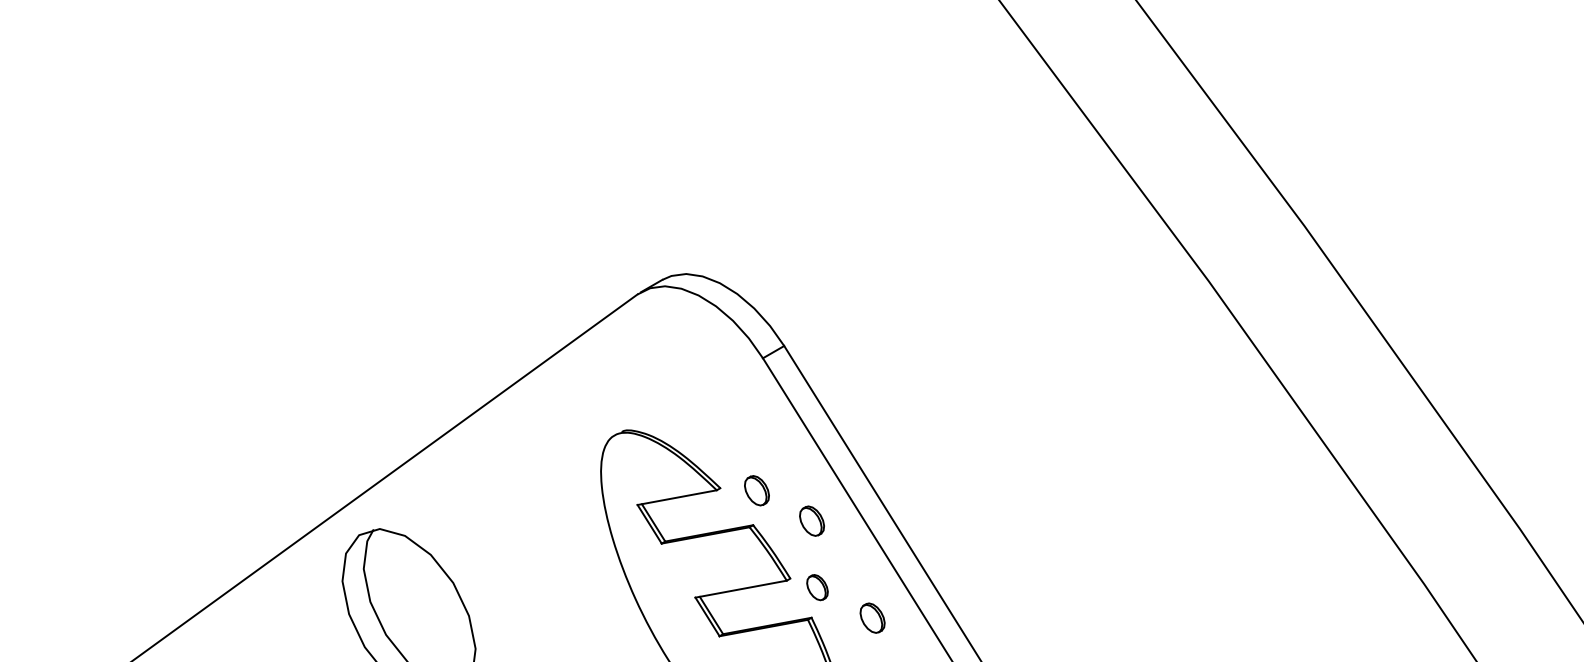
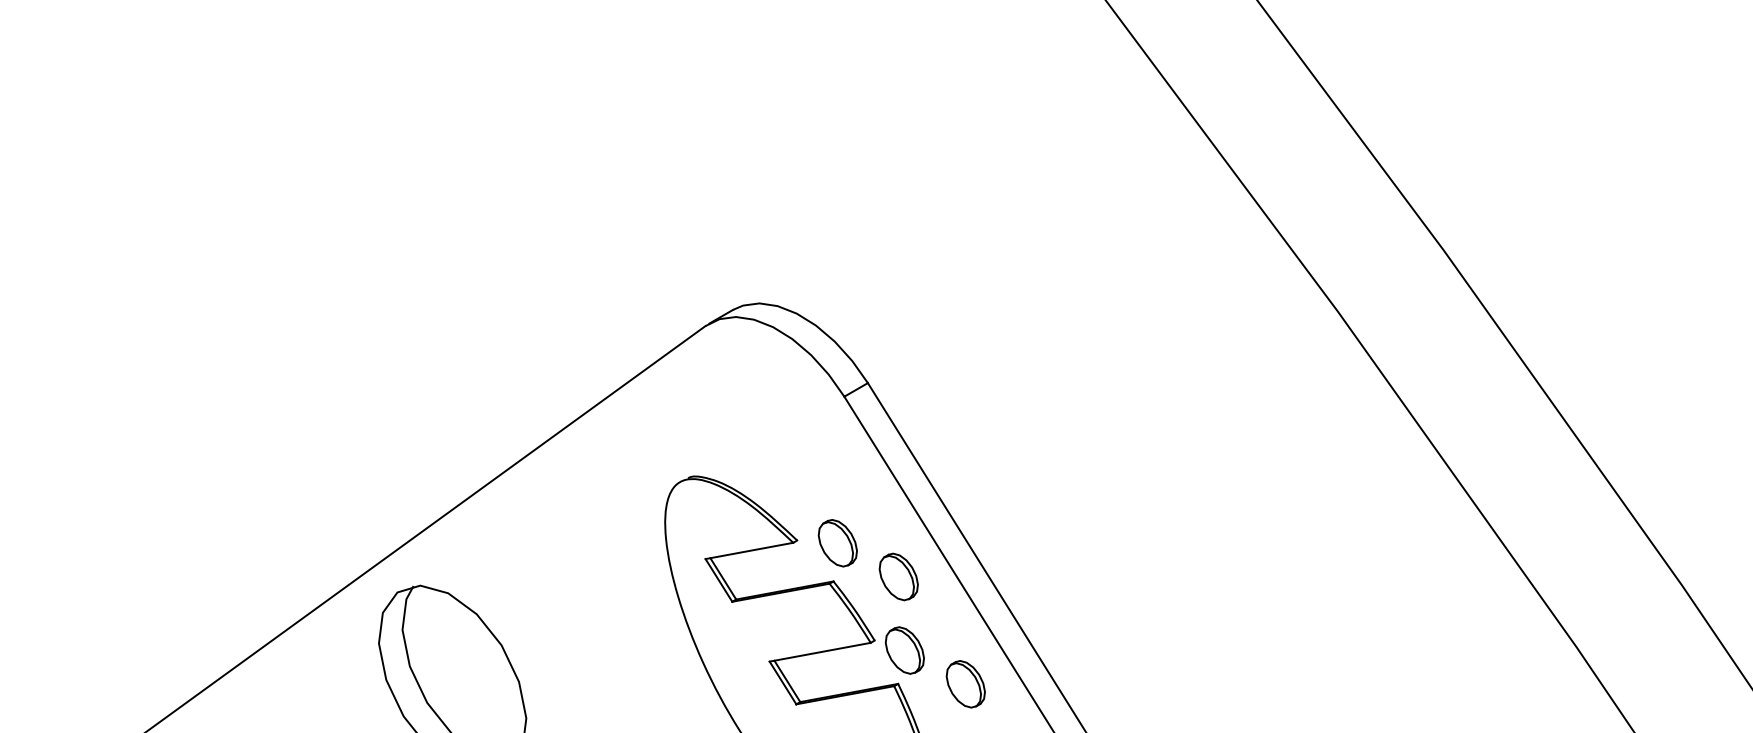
part: (756, 490) -> (837, 543), size x1.43
part: (811, 520) -> (898, 576), size x1.43
part: (817, 587) -> (904, 650), size x1.67
part: (872, 618) -> (965, 684), size x1.43

